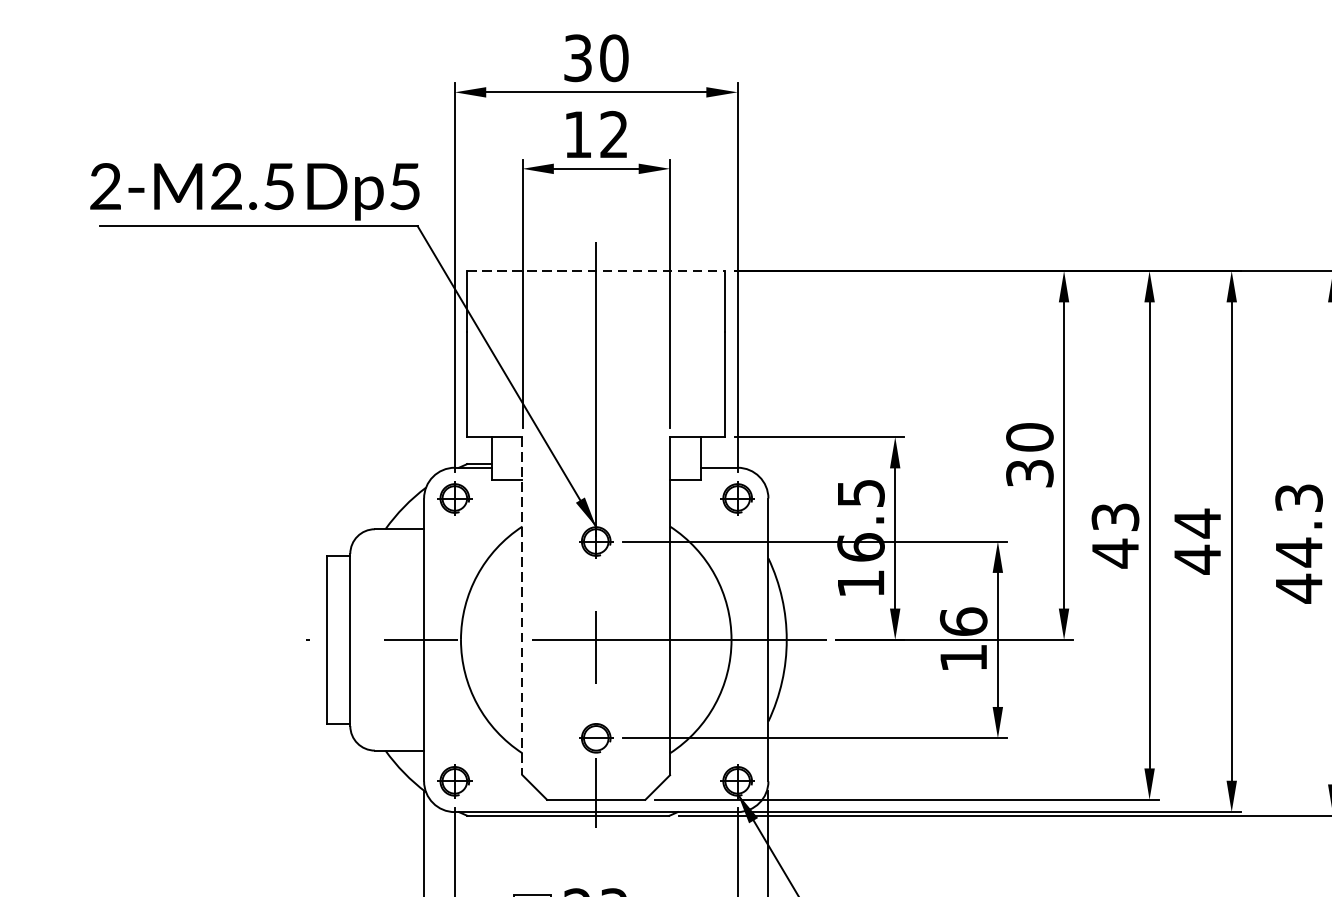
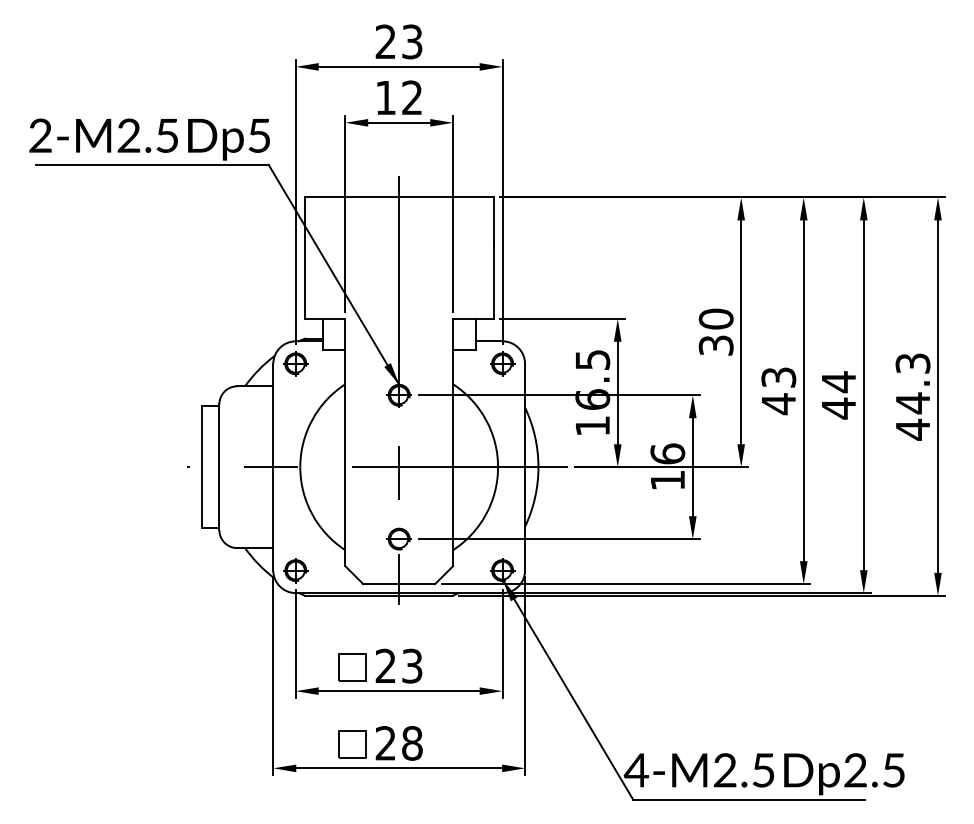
text: (595, 57) -> (398, 41), 30 -> 23
line: (596, 271) -> (399, 197), dashed -> solid
line: (522, 606) -> (345, 442), dashed -> solid

